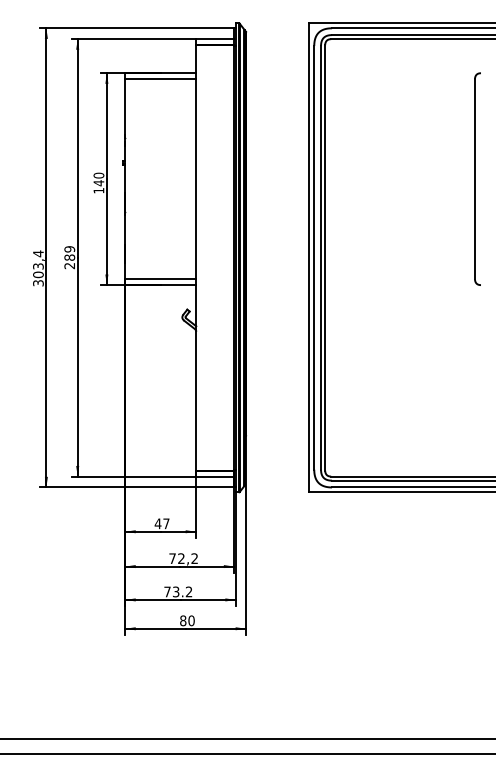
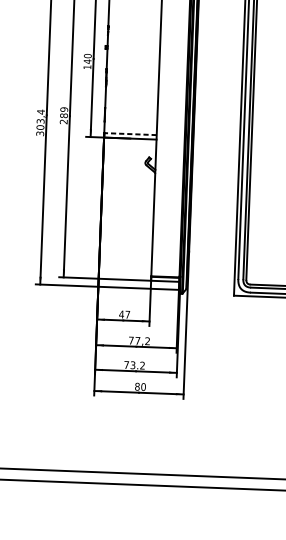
line: (160, 279) -> (130, 134), solid -> dashed
text: (181, 558) -> (137, 340), 72,2 -> 77,2

